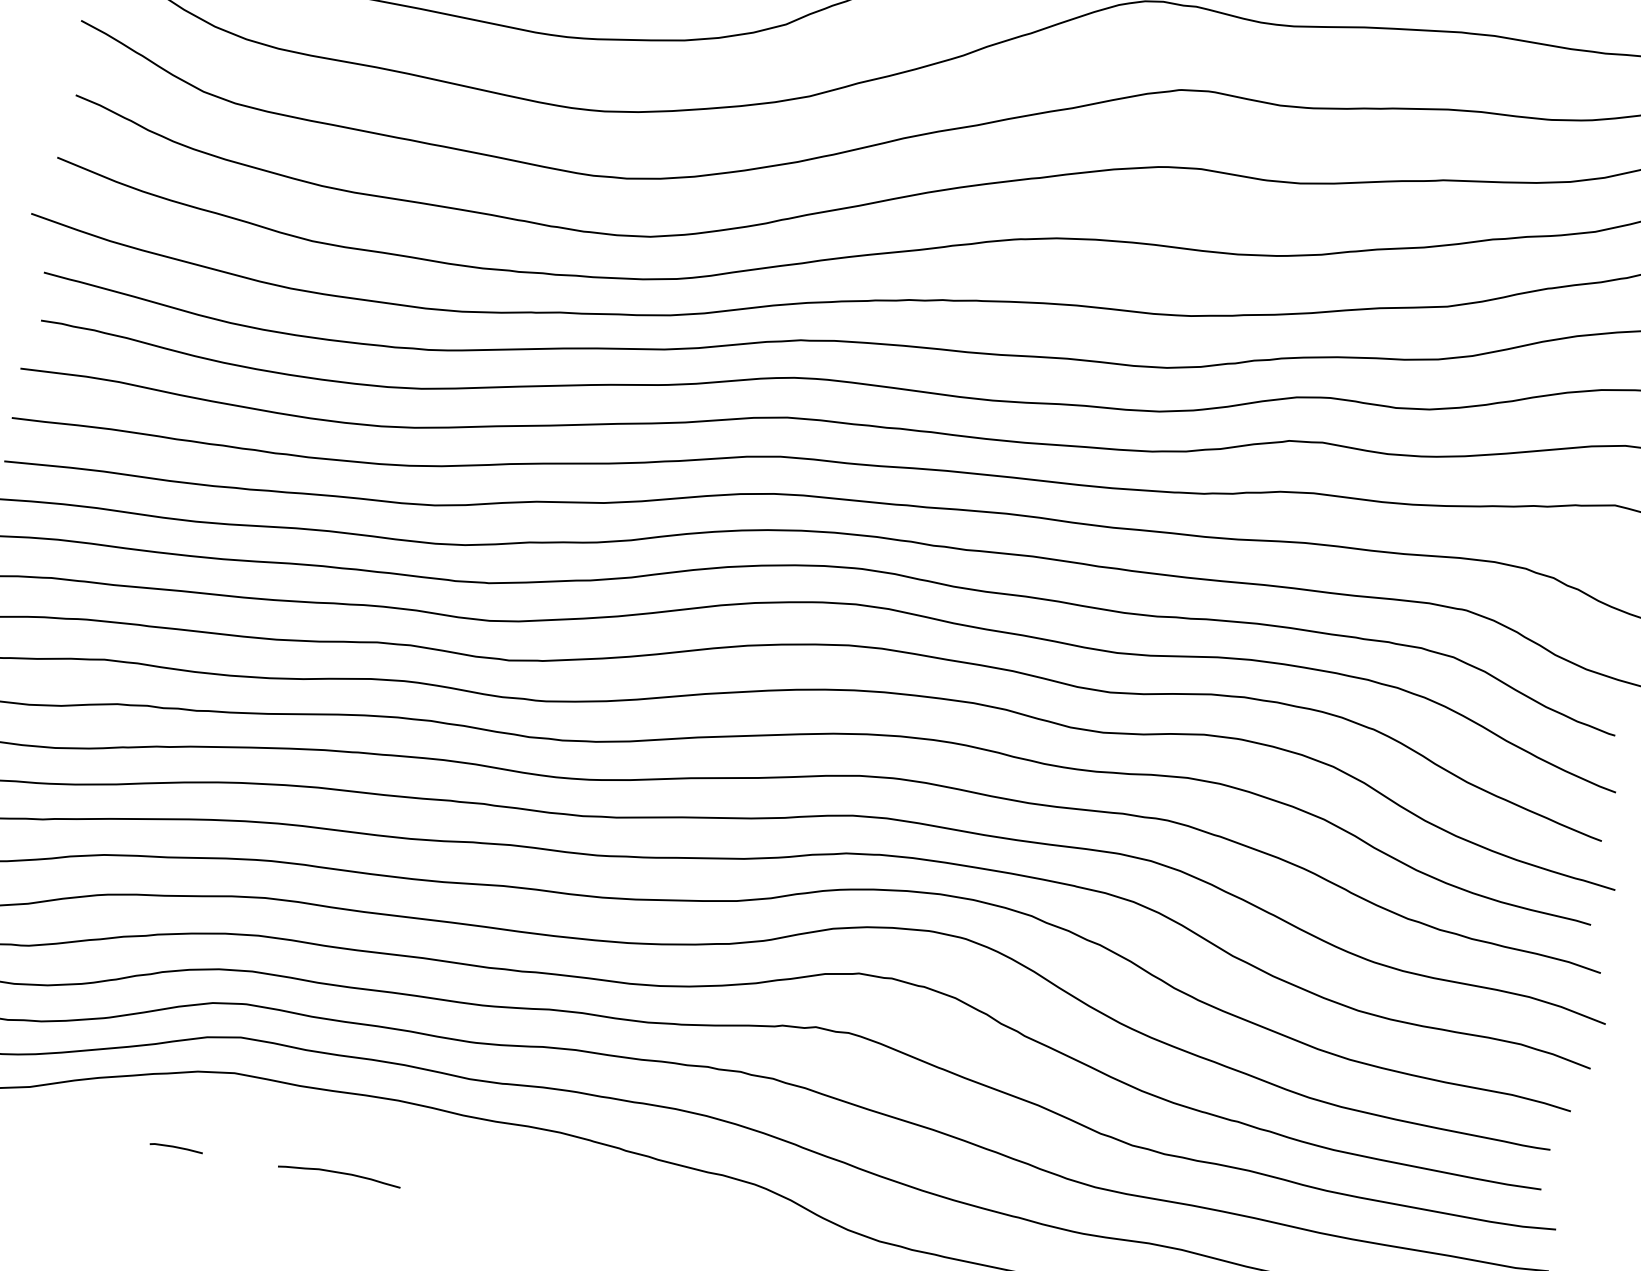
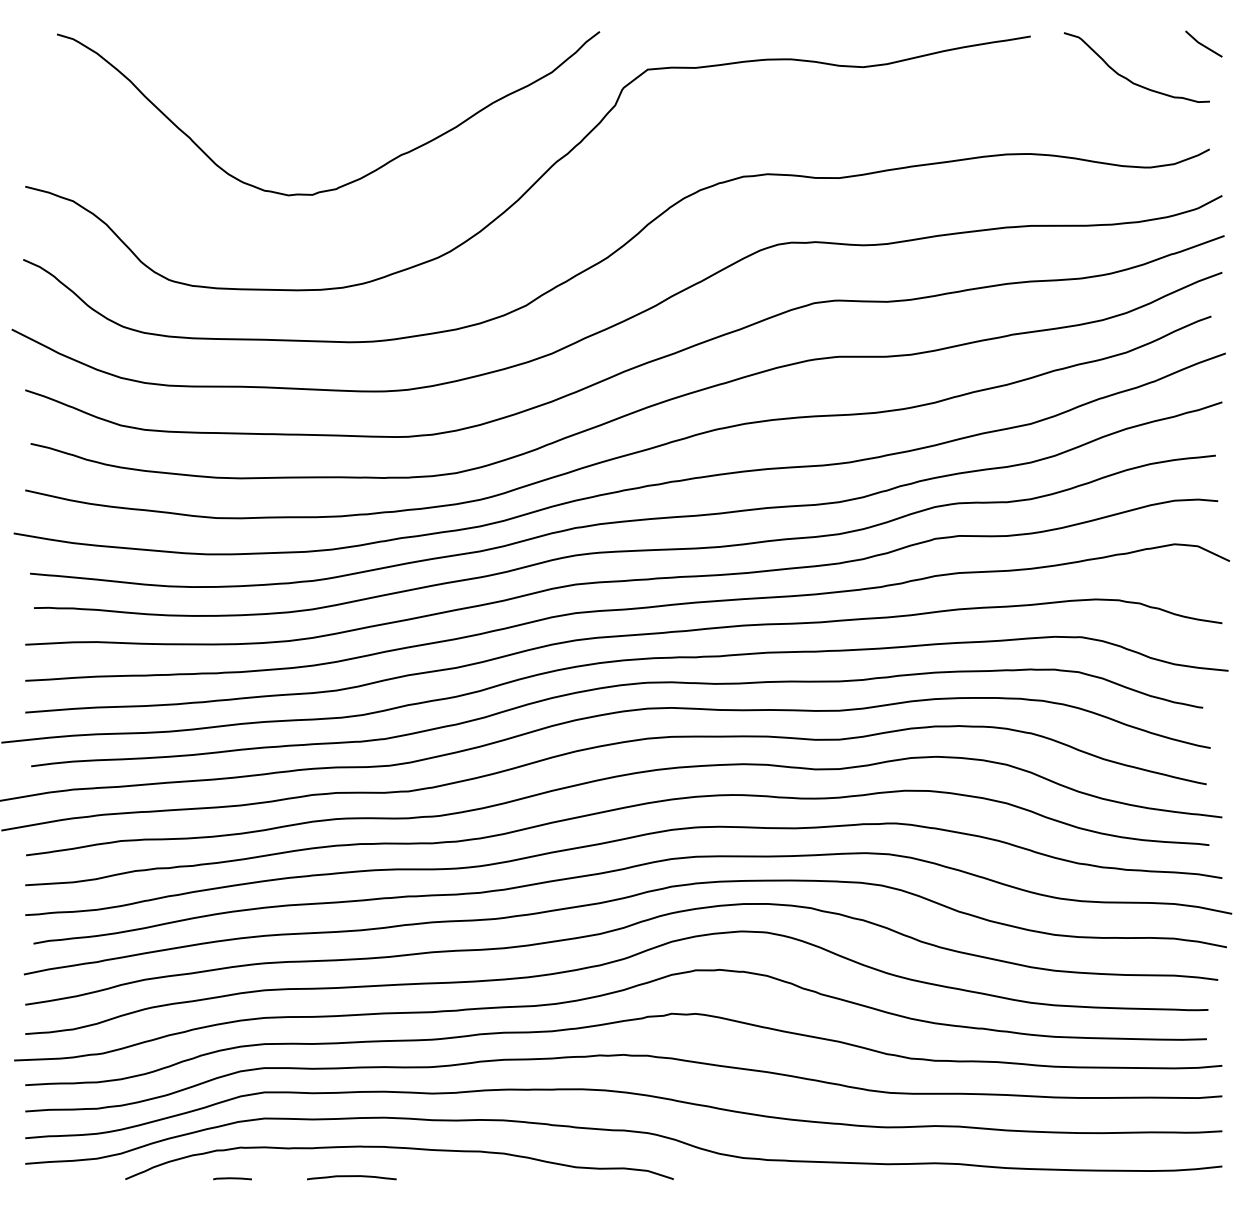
curve: (411, 1146) -> (399, 1148), added

